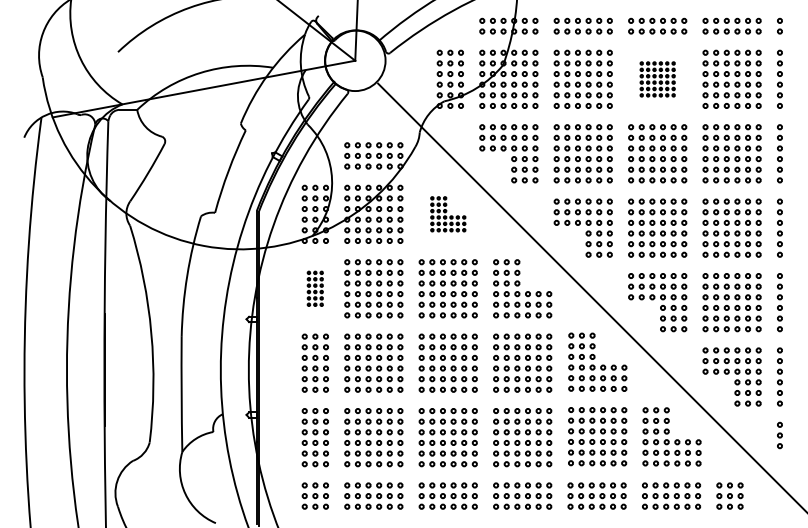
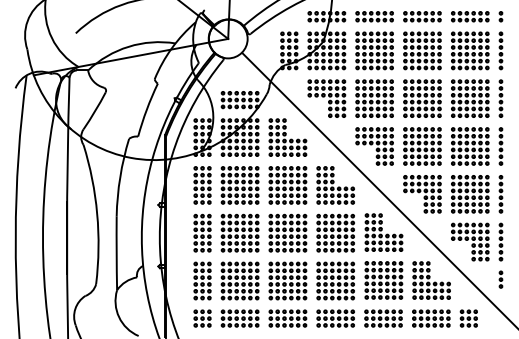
part: (657, 78) -> (422, 50), size x1.67
part: (447, 214) -> (287, 137), size x1.67
part: (315, 288) -> (202, 185), size x1.67

